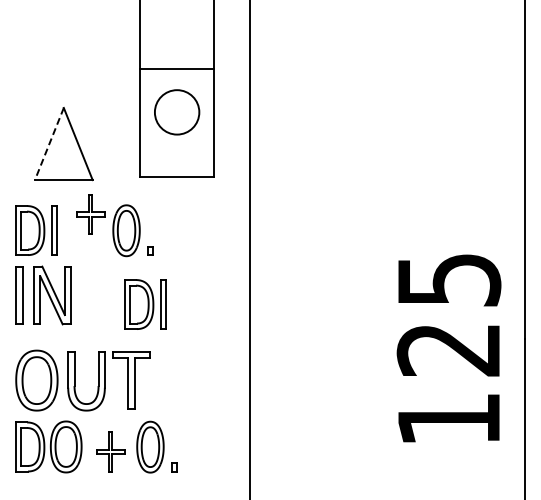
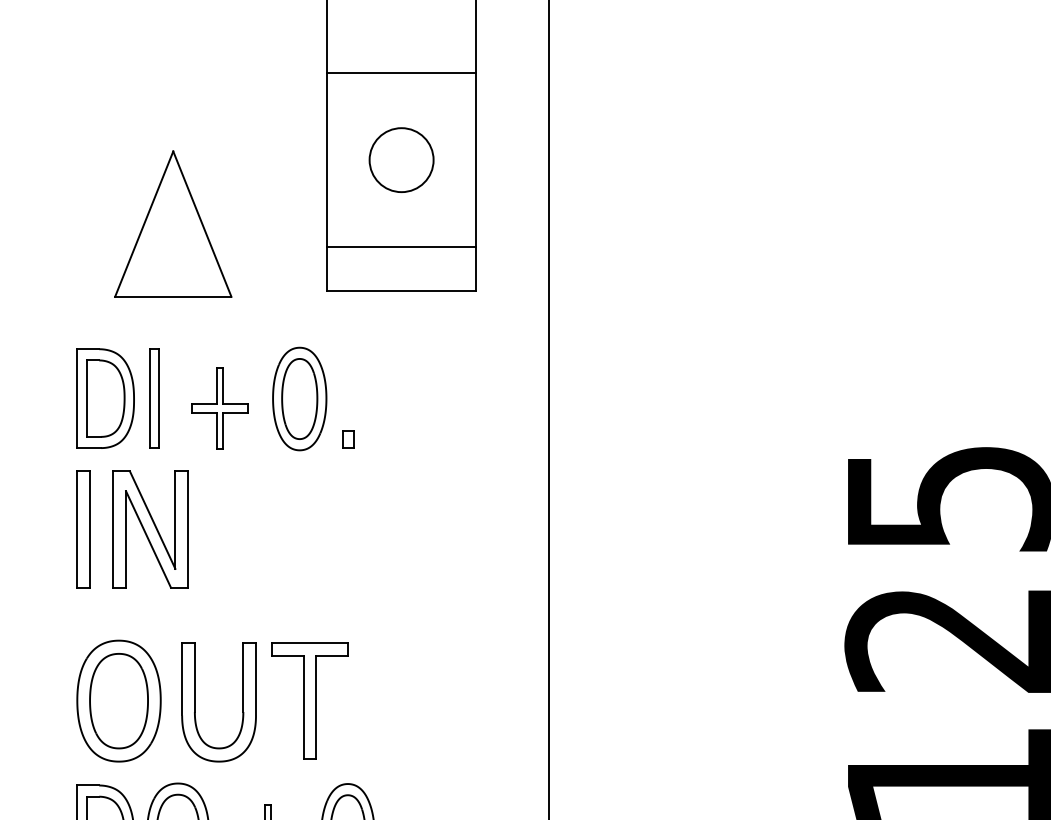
circle: (176, 111) -> (400, 158), size x0.71
line: (49, 144) -> (144, 225), dashed -> solid
line: (176, 155) -> (400, 247), added
part: (90, 214) -> (218, 408), moved
part: (145, 304) -> (337, 547), removed

